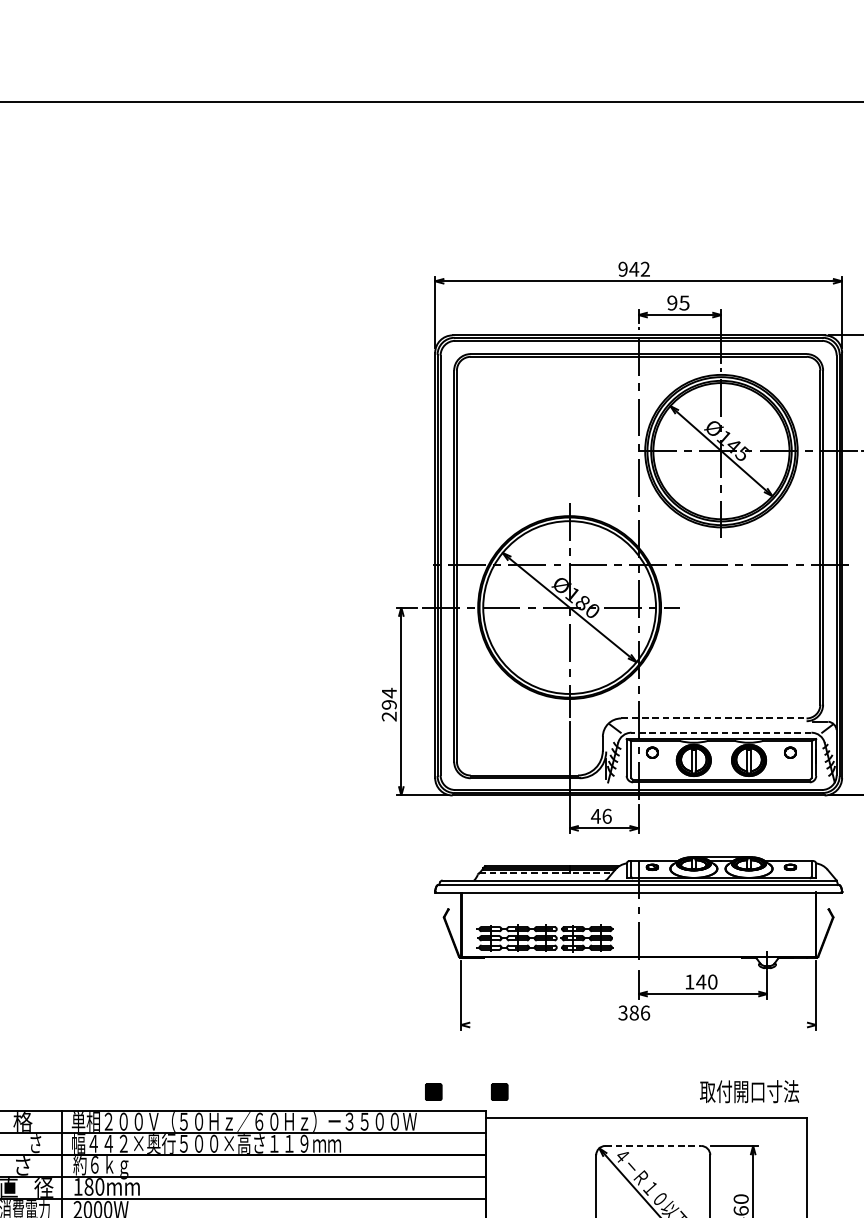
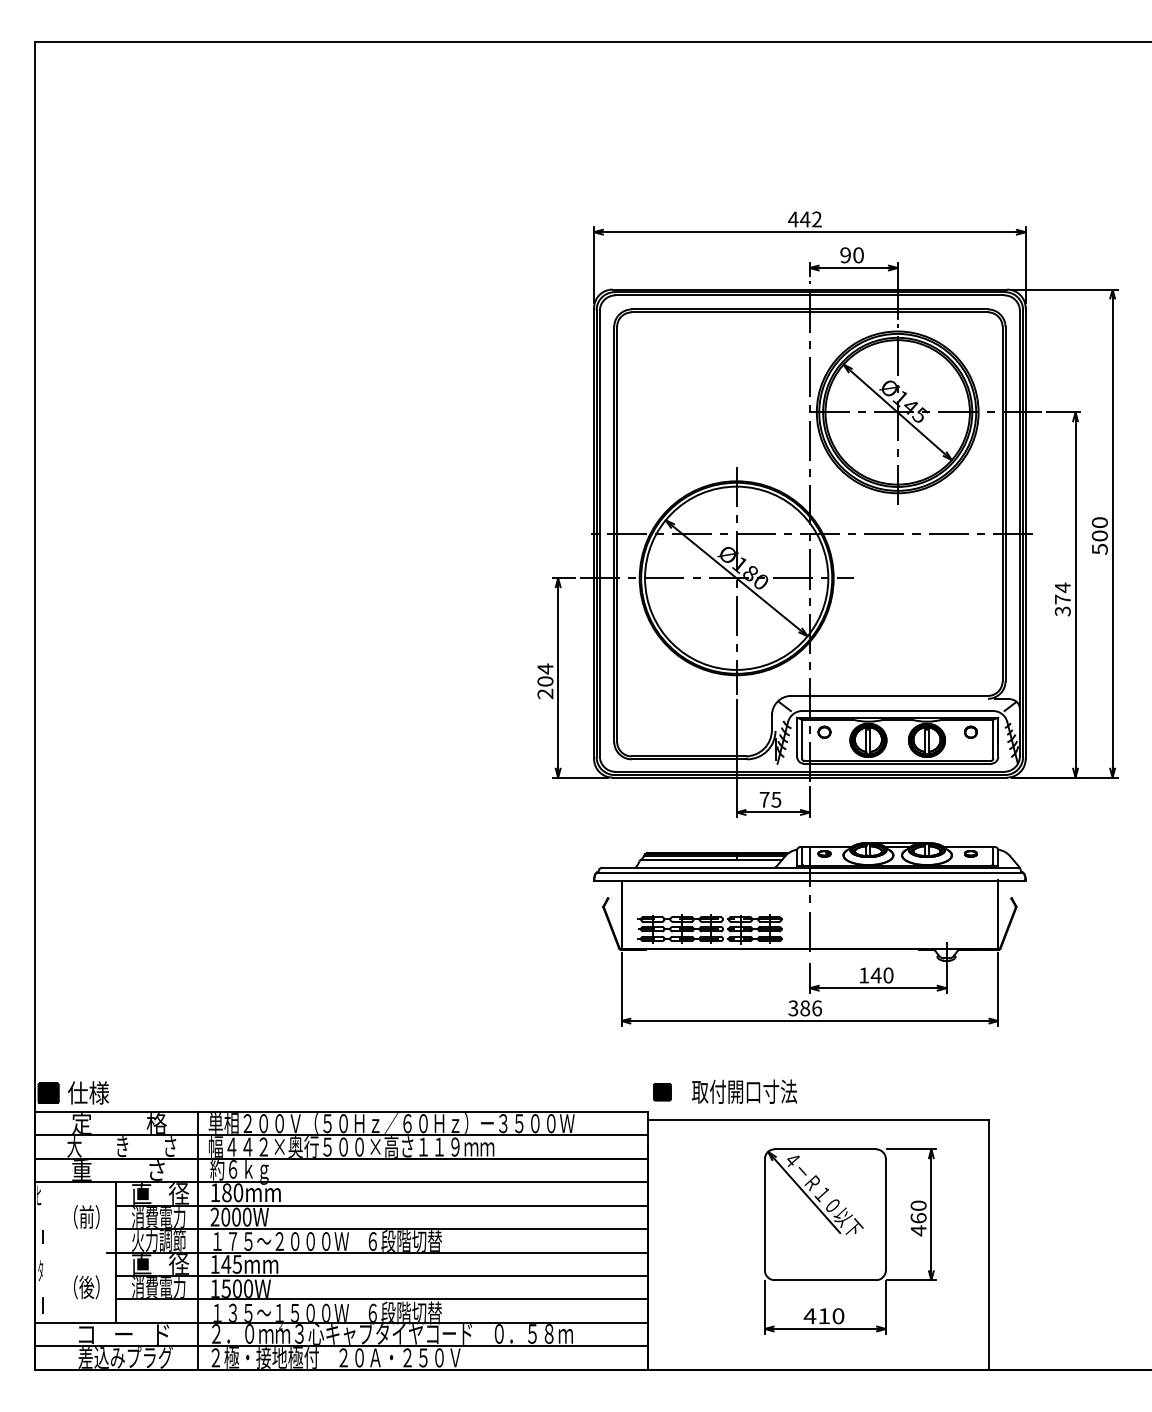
text: (623, 269) -> (793, 219), 942 -> 442
text: (684, 303) -> (858, 255), 95 -> 90
text: (389, 704) -> (545, 681), 294 -> 204
line: (714, 718) -> (890, 695), dashed -> solid
line: (721, 733) -> (897, 711), dashed -> solid
text: (601, 816) -> (770, 799), 46 -> 75
line: (545, 873) -> (711, 860), dashed -> solid
line: (638, 1025) -> (809, 1021), added
text: (749, 1091) -> (744, 1091), moved
part: (433, 1092) -> (592, 1092), removed
line: (653, 1146) -> (825, 1149), dashed -> solid

